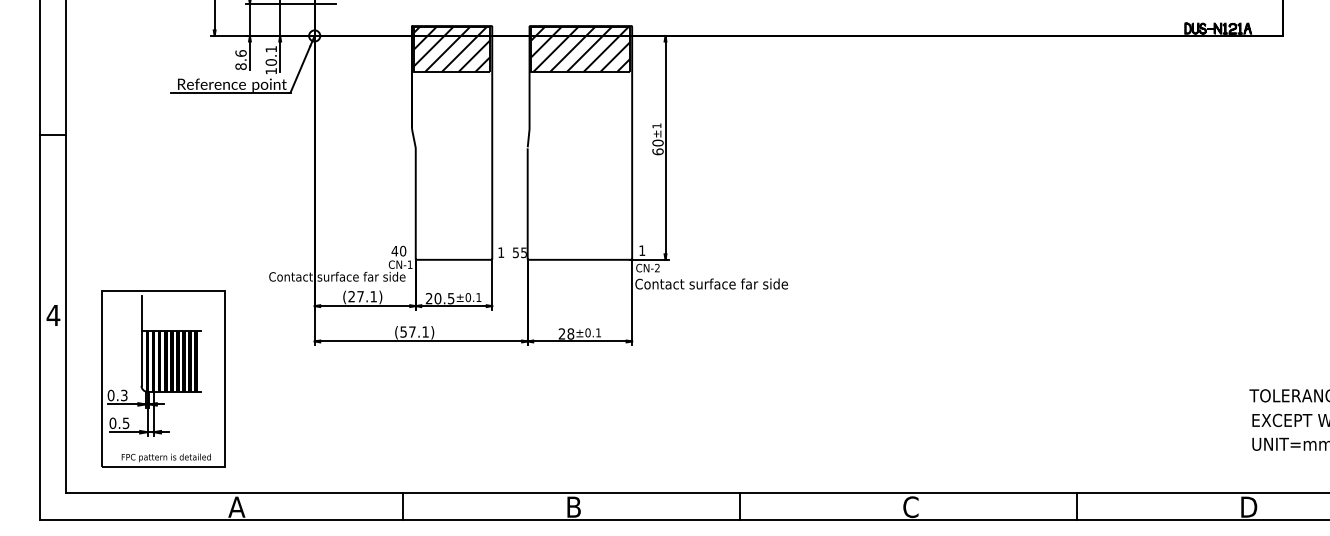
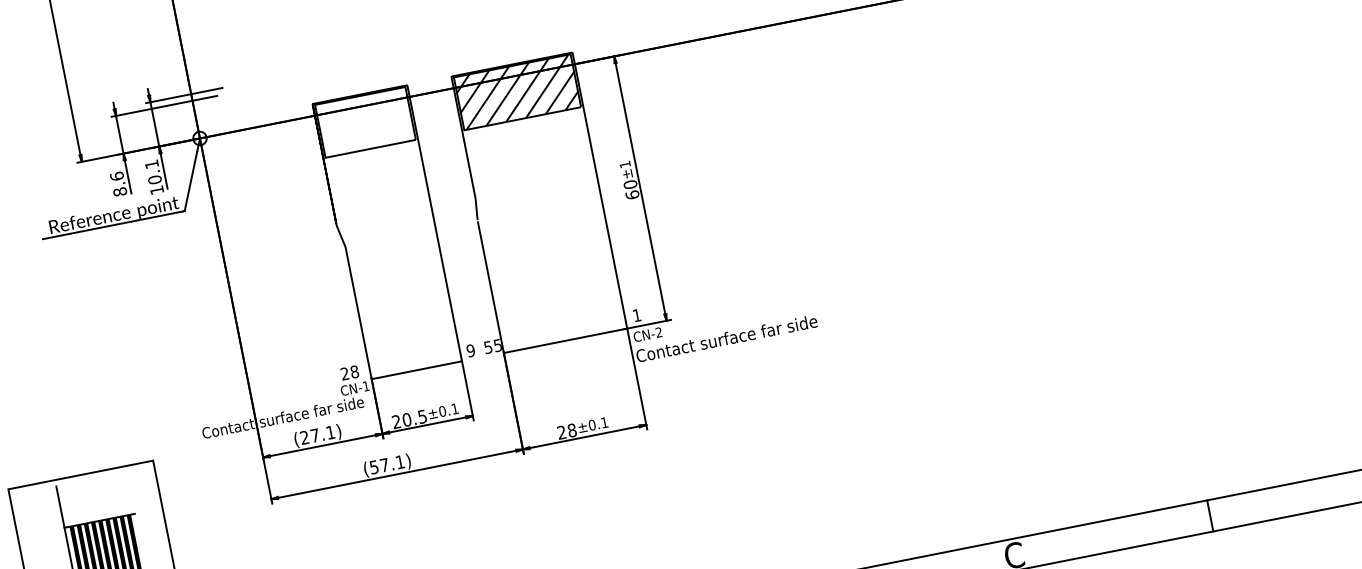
hatch: (451, 49) -> (364, 122), removed
text: (398, 250) -> (349, 372), 40 -> 28
text: (501, 252) -> (471, 350), 1 -> 9

